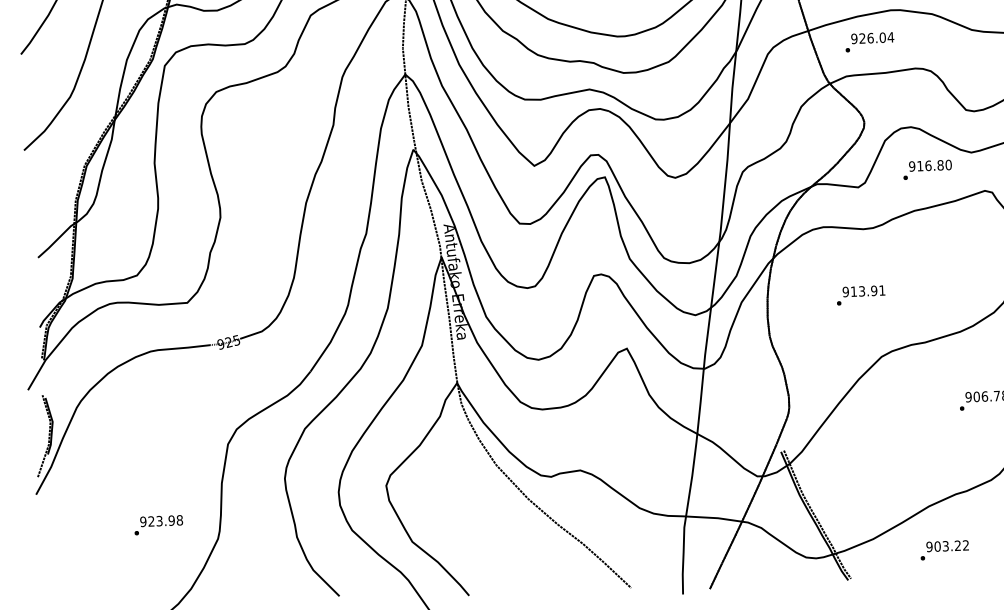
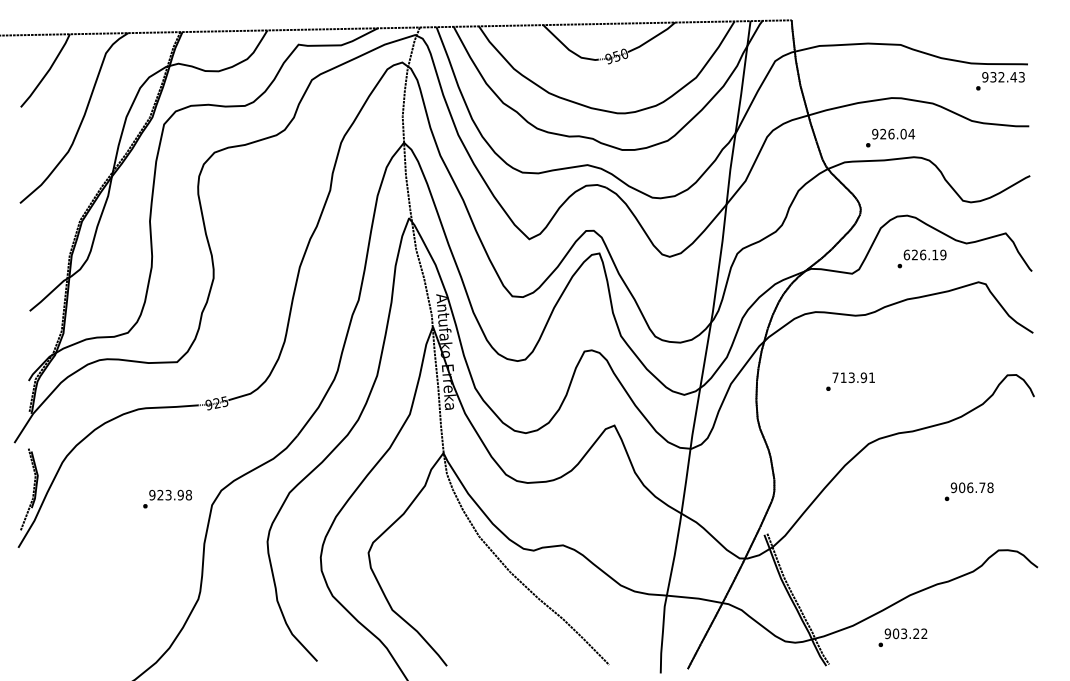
text: (869, 41) -> (890, 137), moved
text: (929, 165) -> (924, 254), 916.80 -> 626.19
text: (845, 291) -> (835, 377), 913.91 -> 713.91
text: (158, 524) -> (167, 498), moved
text: (944, 550) -> (902, 637), moved

